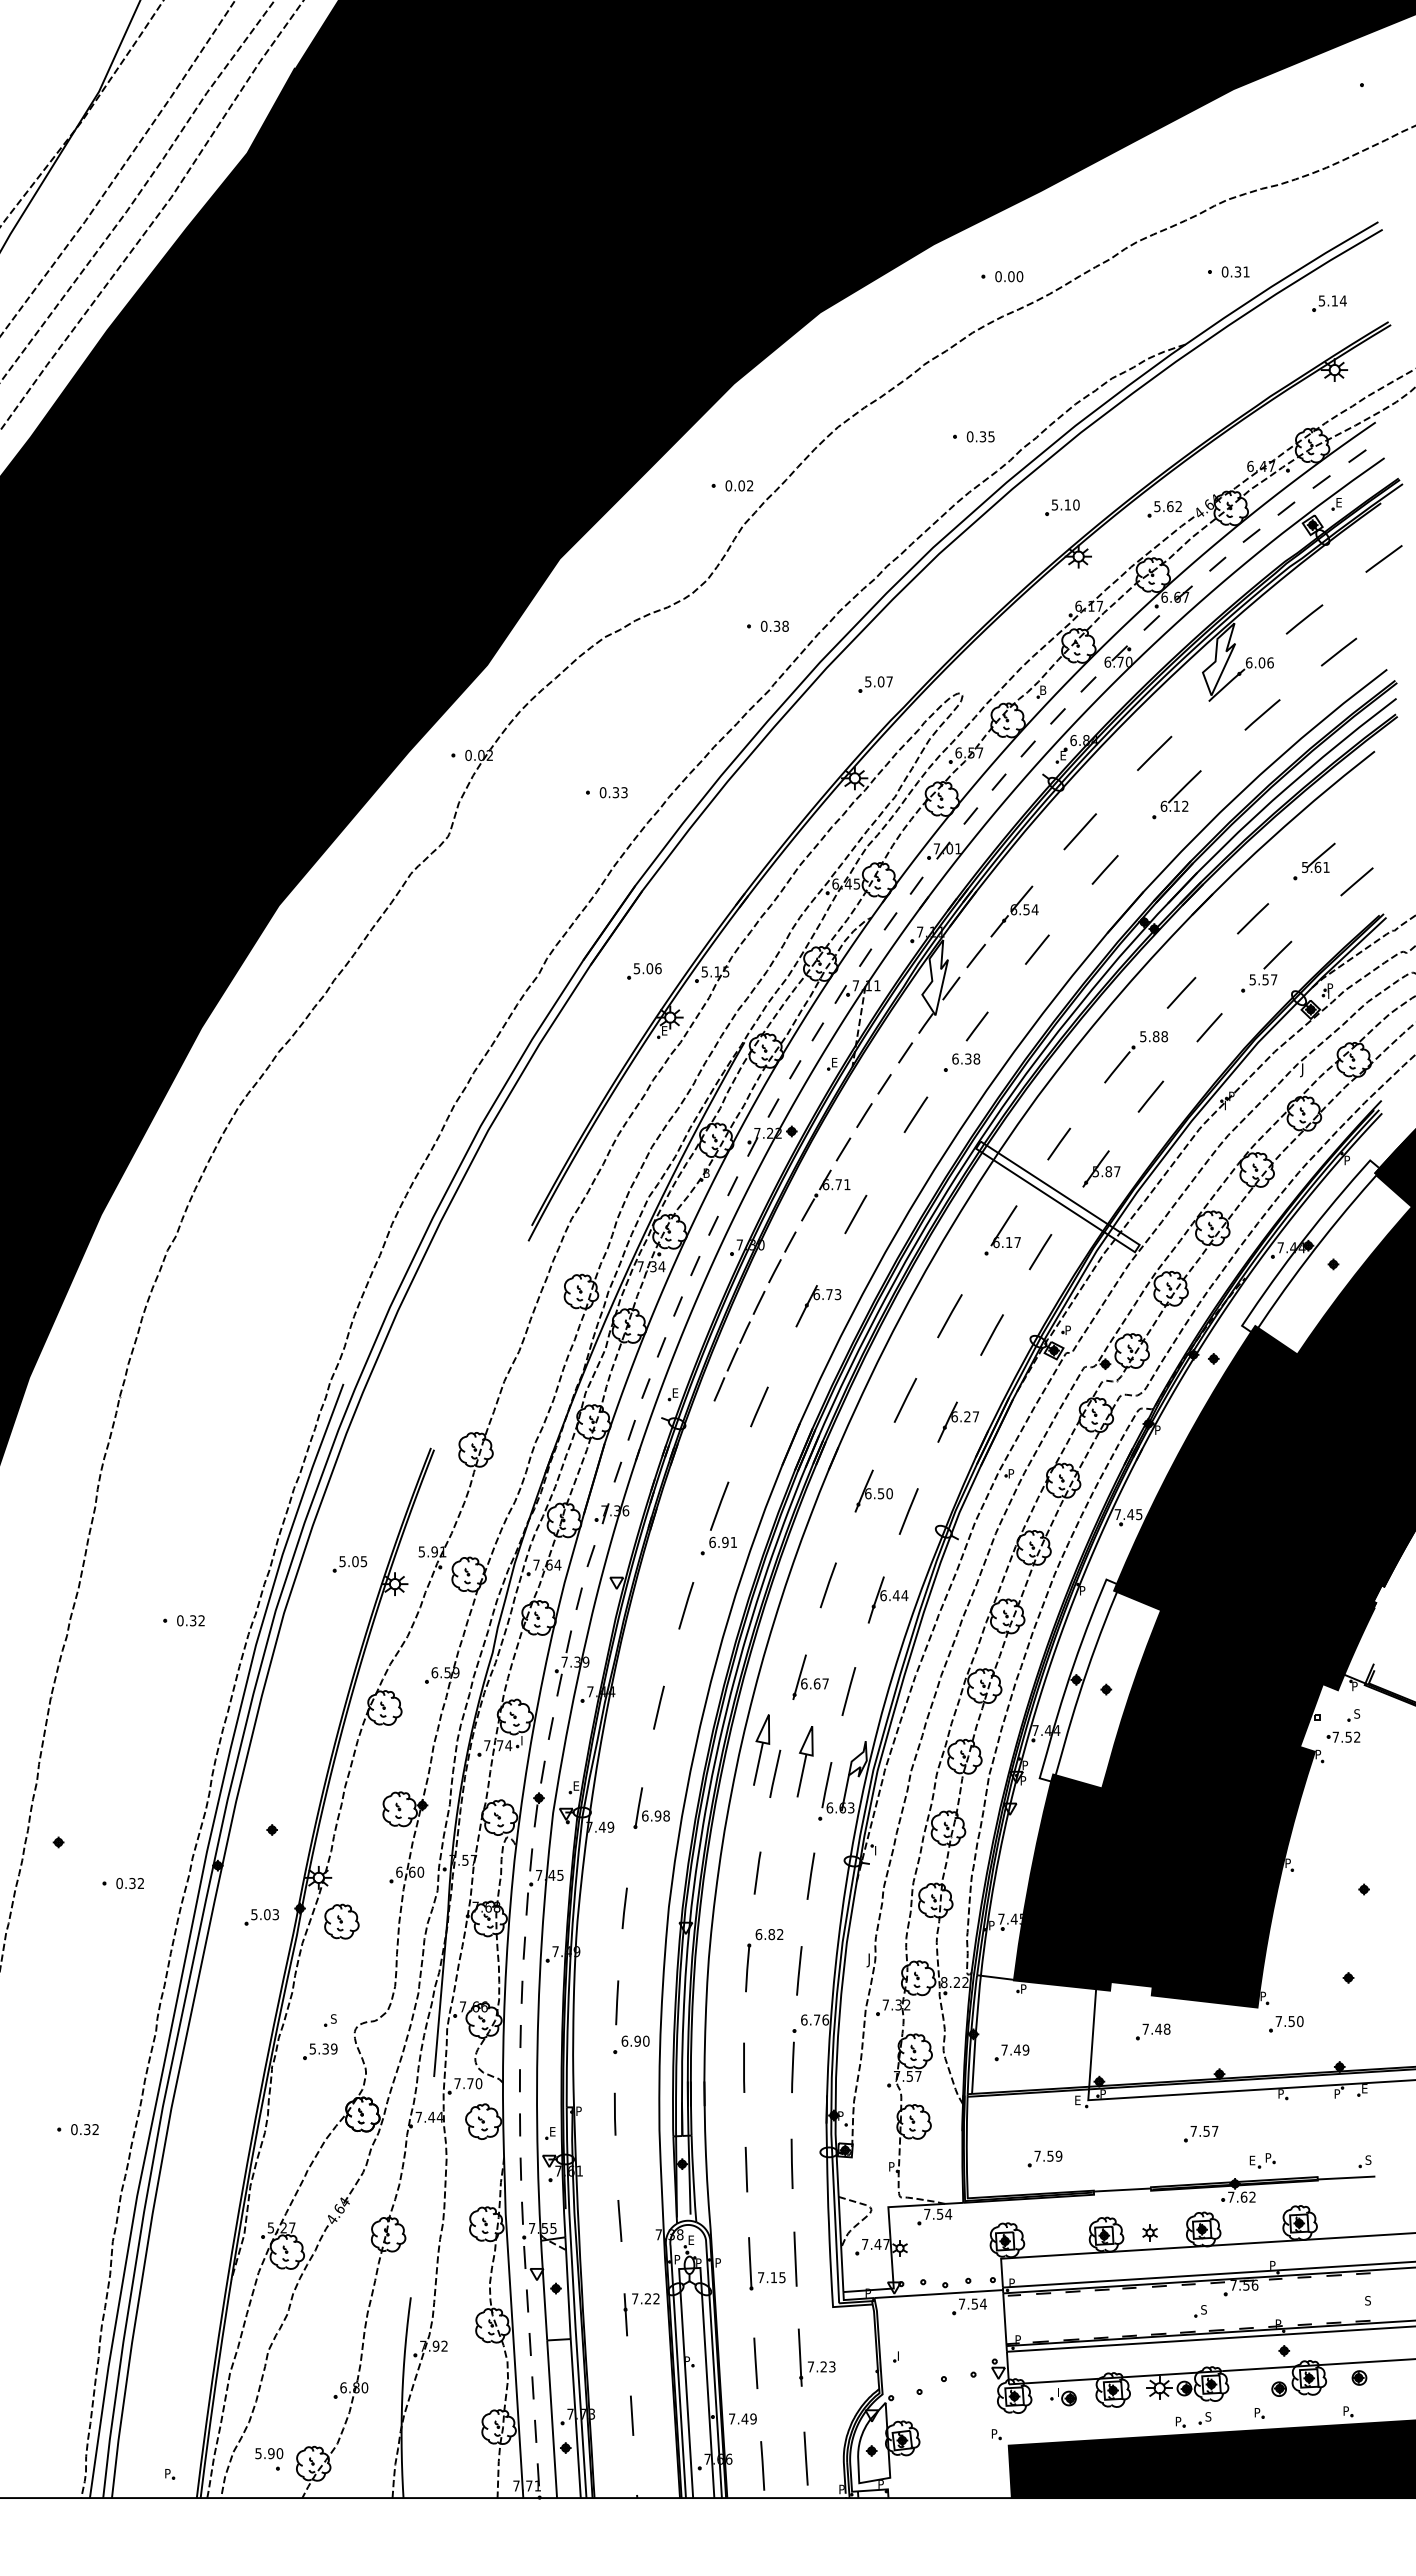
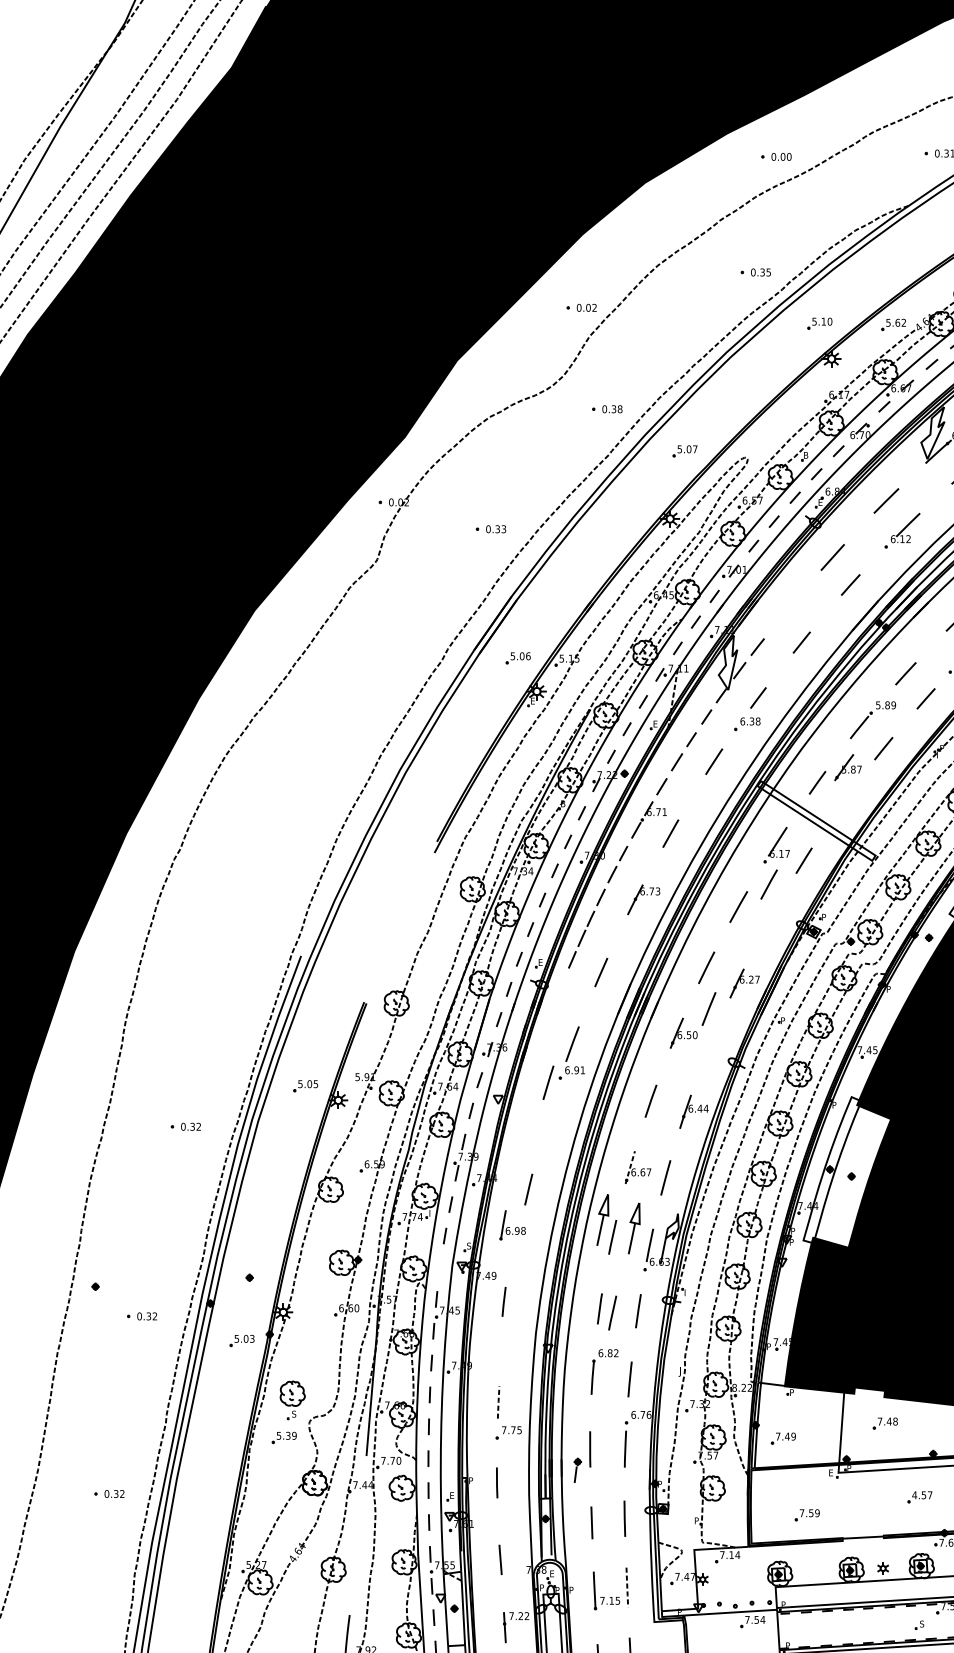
part: (1014, 911) -> (785, 615), removed
text: (1164, 1036) -> (893, 705), 5.88 -> 5.89
part: (1101, 1168) -> (848, 767), moved
line: (991, 1334) -> (768, 884), moved
line: (908, 1511) -> (708, 1009), moved
line: (686, 1605) -> (548, 1082), moved
line: (799, 1677) -> (630, 1167), solid -> dashed
text: (576, 1785) -> (469, 1245), E -> S
part: (651, 1807) -> (512, 1224), moved
part: (538, 1809) -> (577, 1470), moved
line: (775, 1878) -> (612, 1312), added
line: (624, 1907) -> (503, 1301), moved
part: (341, 1921) -> (292, 1393), moved
line: (617, 2002) -> (498, 1402), solid -> dashed
text: (635, 2040) -> (511, 1429), 6.90 -> 7.75
text: (1193, 2131) -> (914, 1495), 7.57 -> 4.57
text: (940, 2213) -> (731, 1554), 7.54 -> 7.14
line: (795, 2259) -> (627, 1587), solid -> dashed

